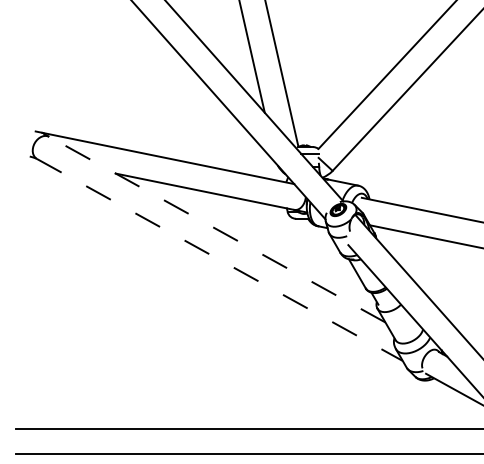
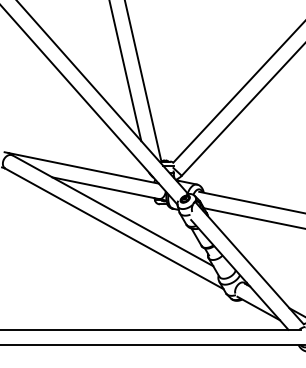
line: (218, 229) -> (113, 210), dashed -> solid
line: (219, 259) -> (114, 228), dashed -> solid

